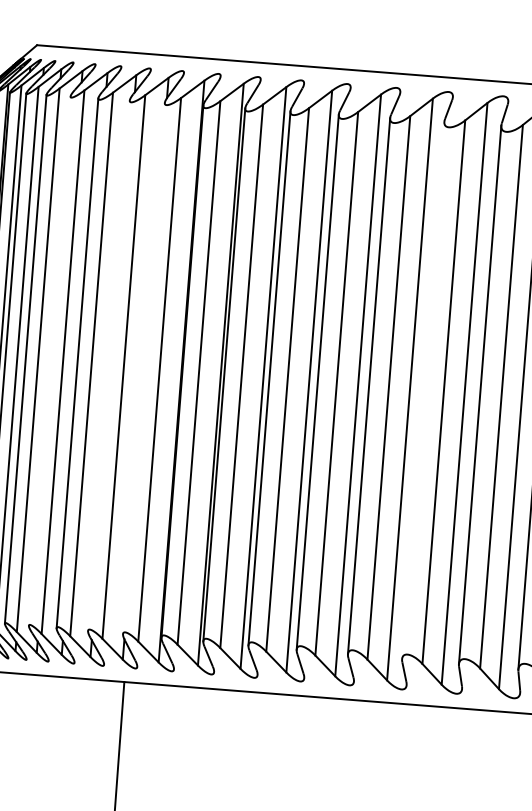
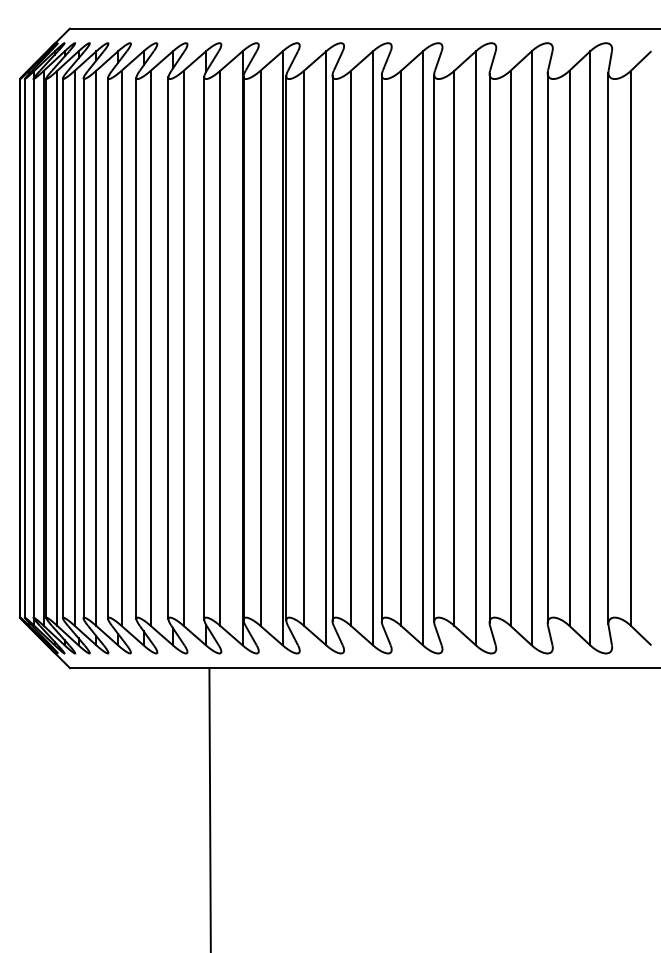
line: (50, 361) -> (108, 348), added
line: (108, 365) -> (168, 348), added
line: (144, 368) -> (204, 348), added
line: (423, 390) -> (489, 348), added

